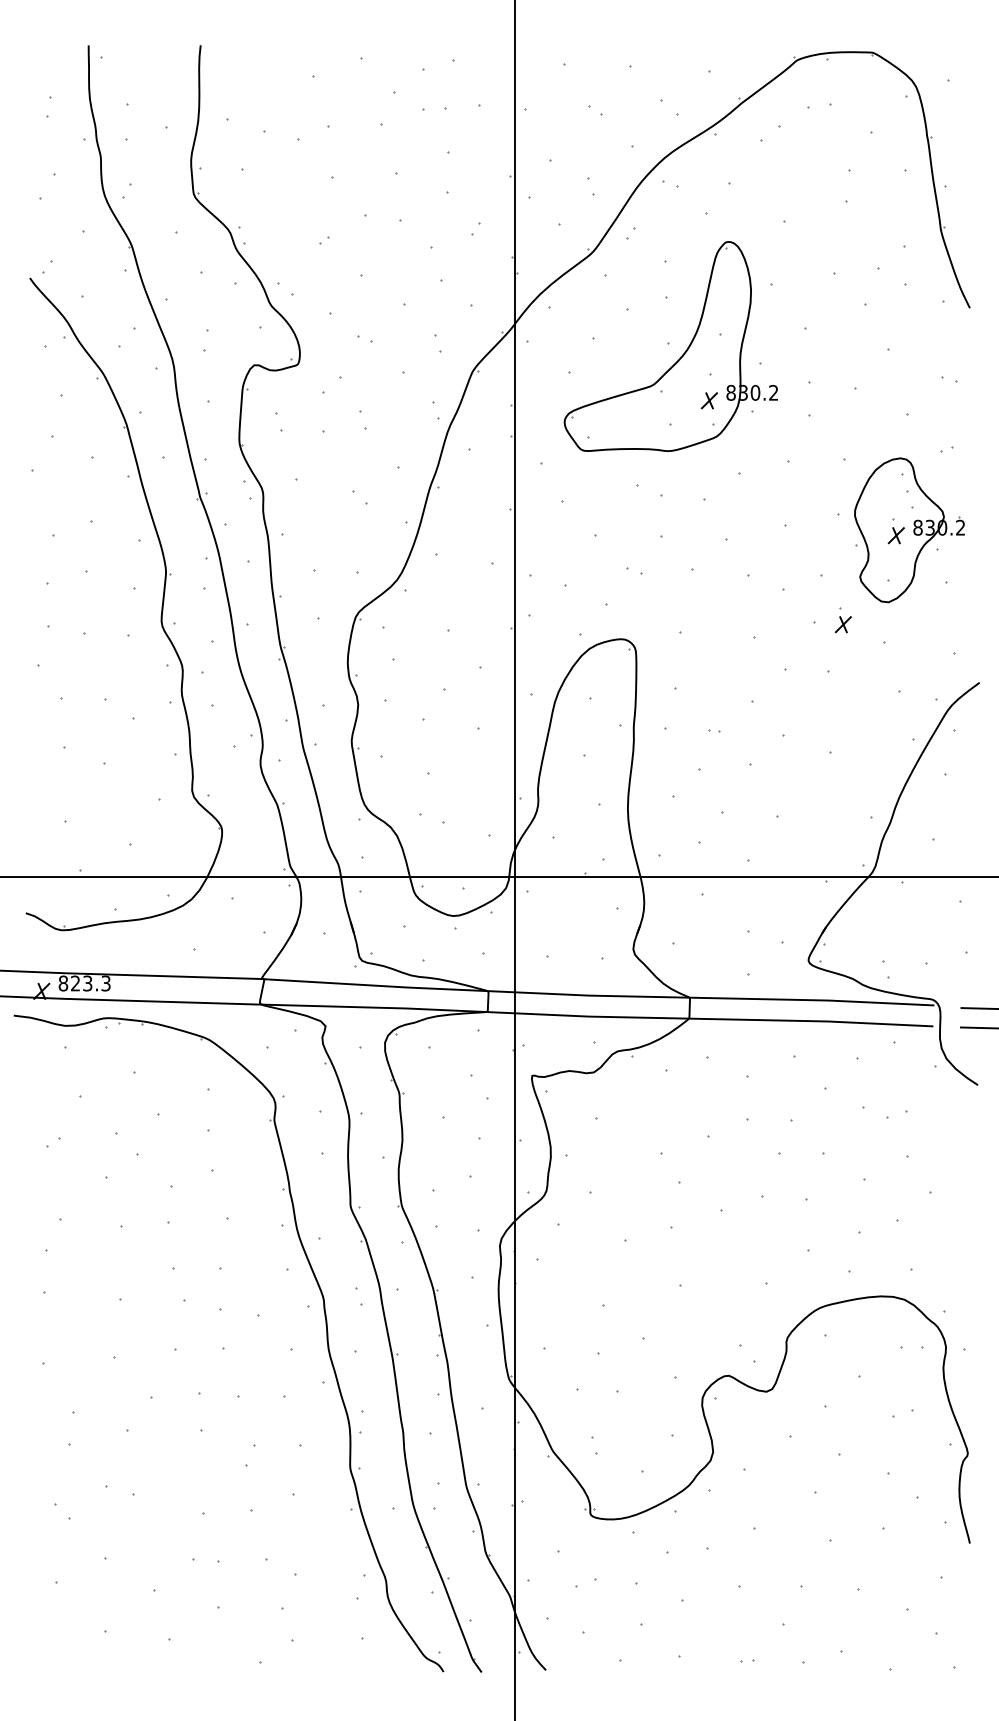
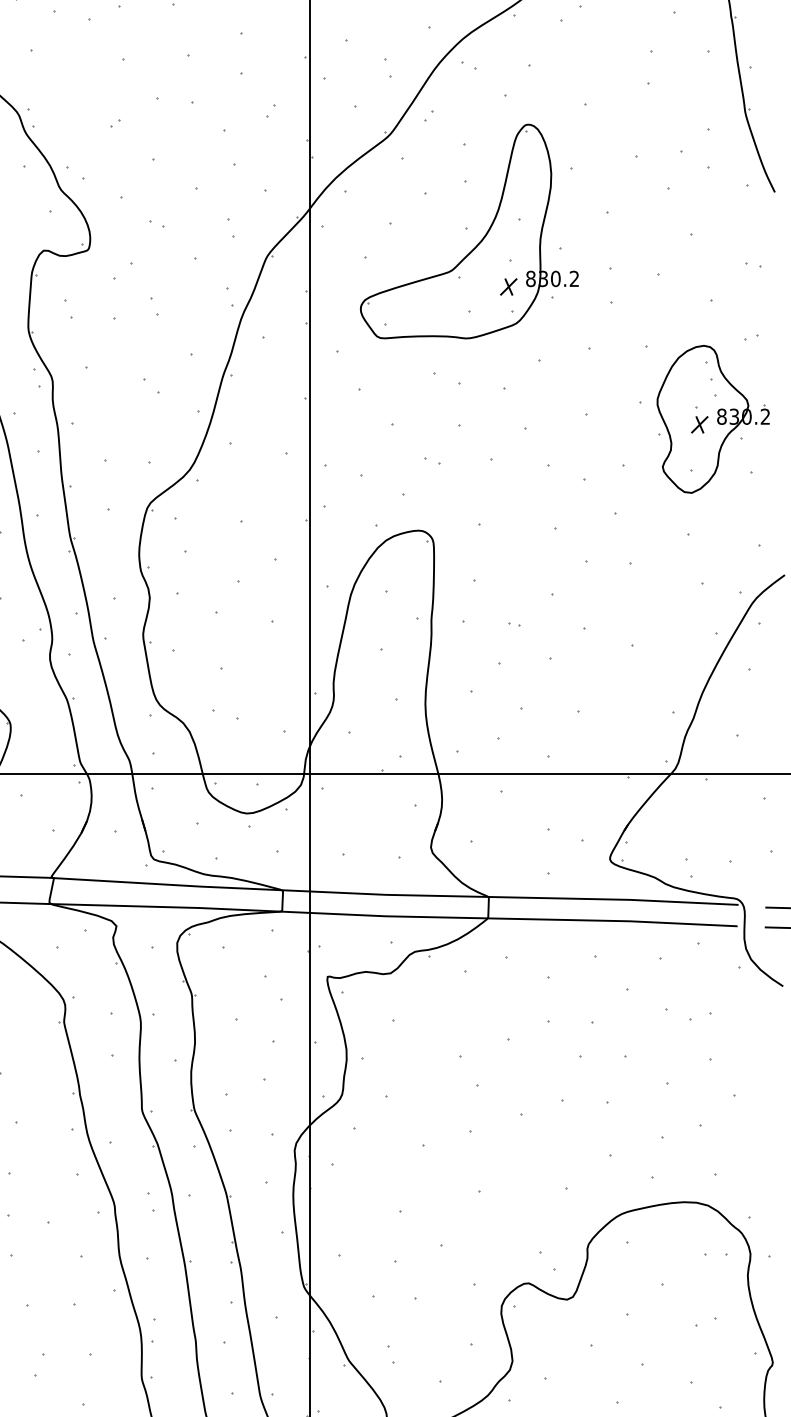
part: (842, 620) -> (644, 511), removed

